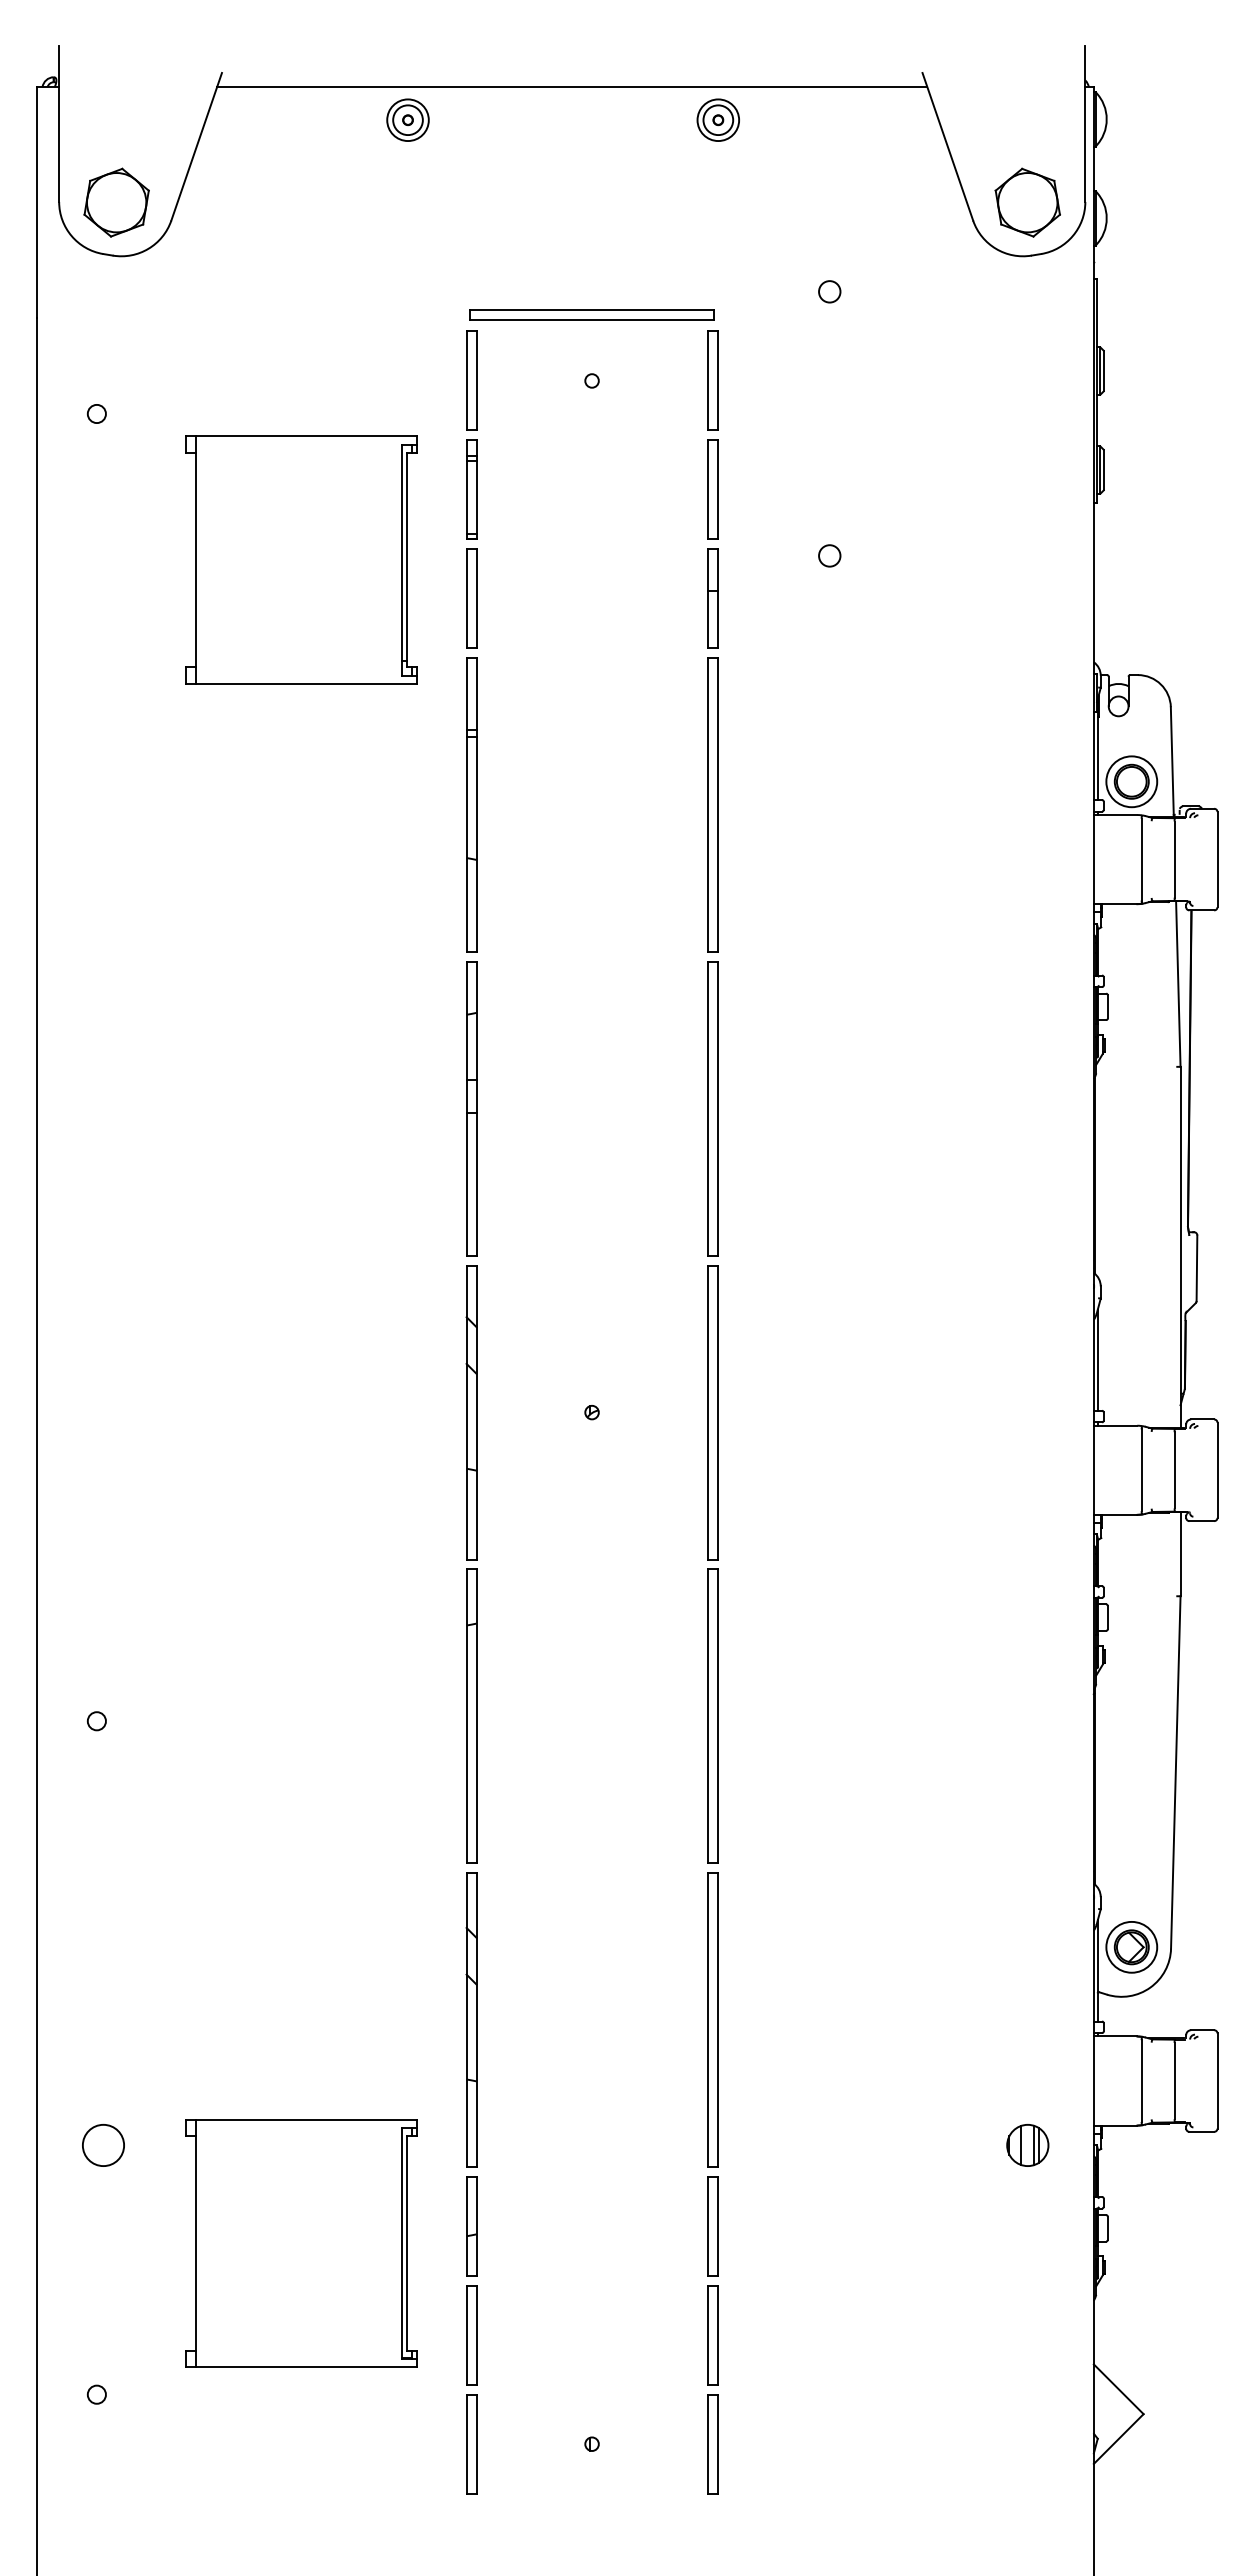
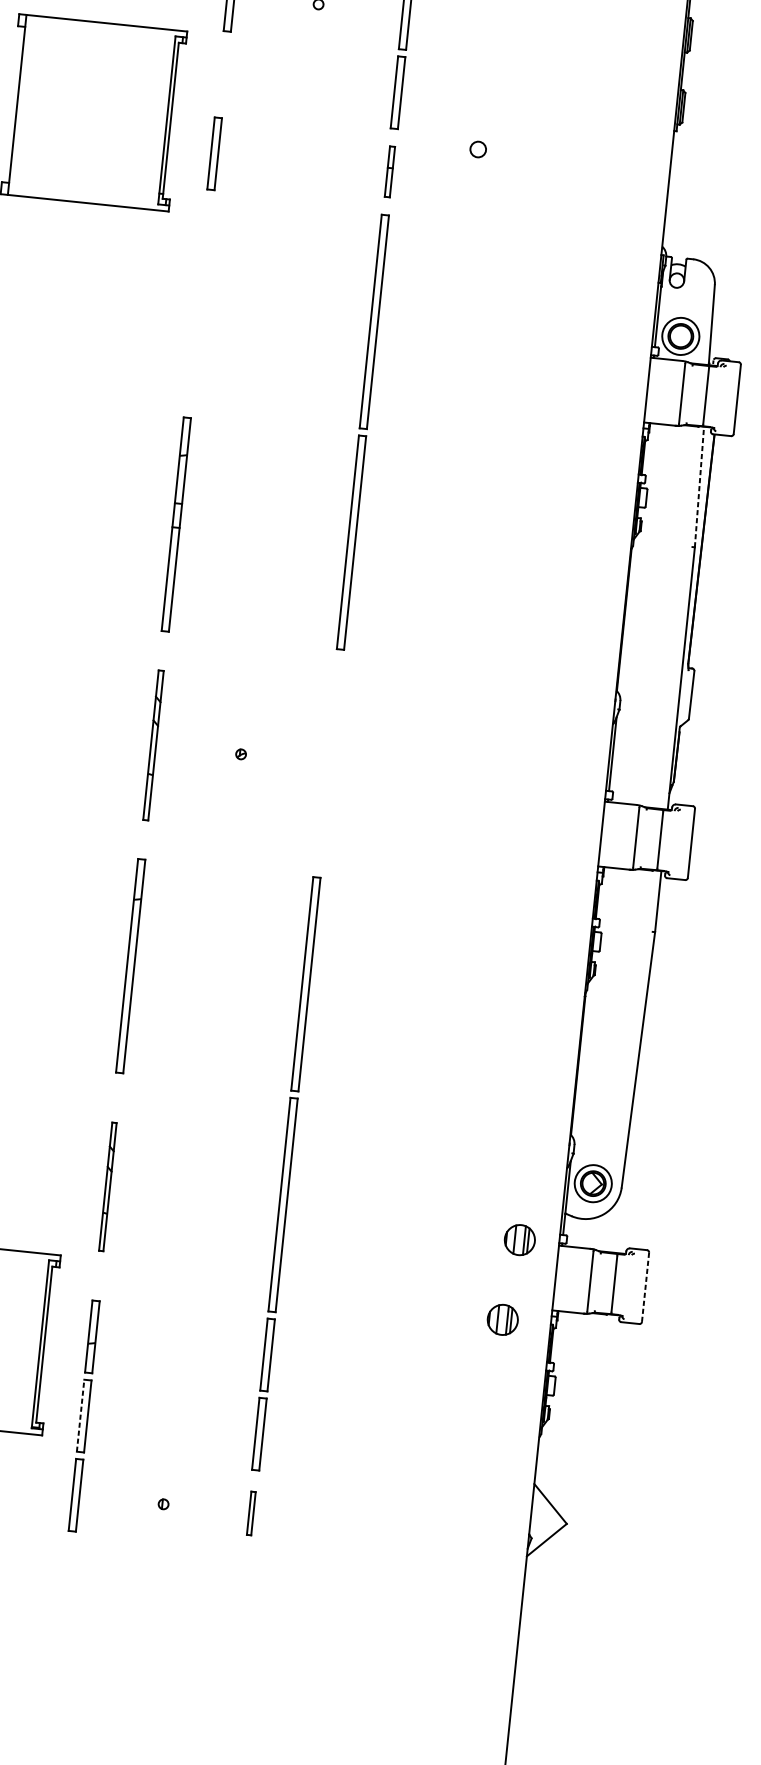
part: (471, 489) -> (222, 74), removed
part: (712, 598) -> (389, 171), size x0.7
part: (471, 804) -> (199, 303), removed
line: (1178, 984) -> (699, 487), solid -> dashed
part: (471, 1412) -> (153, 745), size x0.7
part: (712, 1412) -> (328, 763), removed
part: (471, 2019) -> (107, 1186), size x0.6
part: (1039, 2034) -> (519, 1240), added
line: (1217, 2081) -> (645, 1287), solid -> dashed
line: (466, 2335) -> (80, 1415), solid -> dashed
part: (712, 2444) -> (251, 1513), size x0.6

